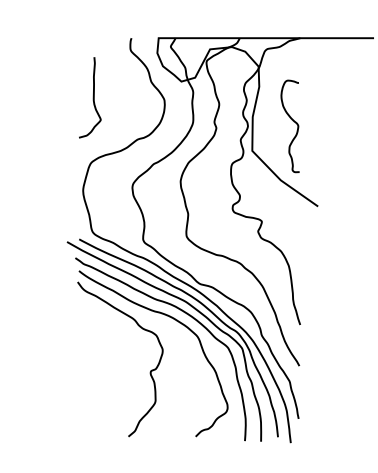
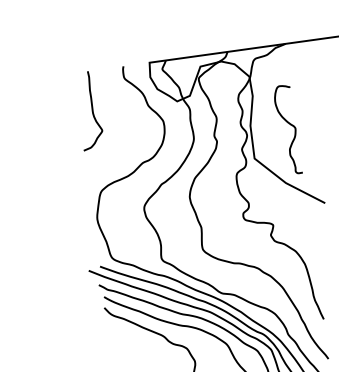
curve: (92, 97) -> (91, 110), moved

